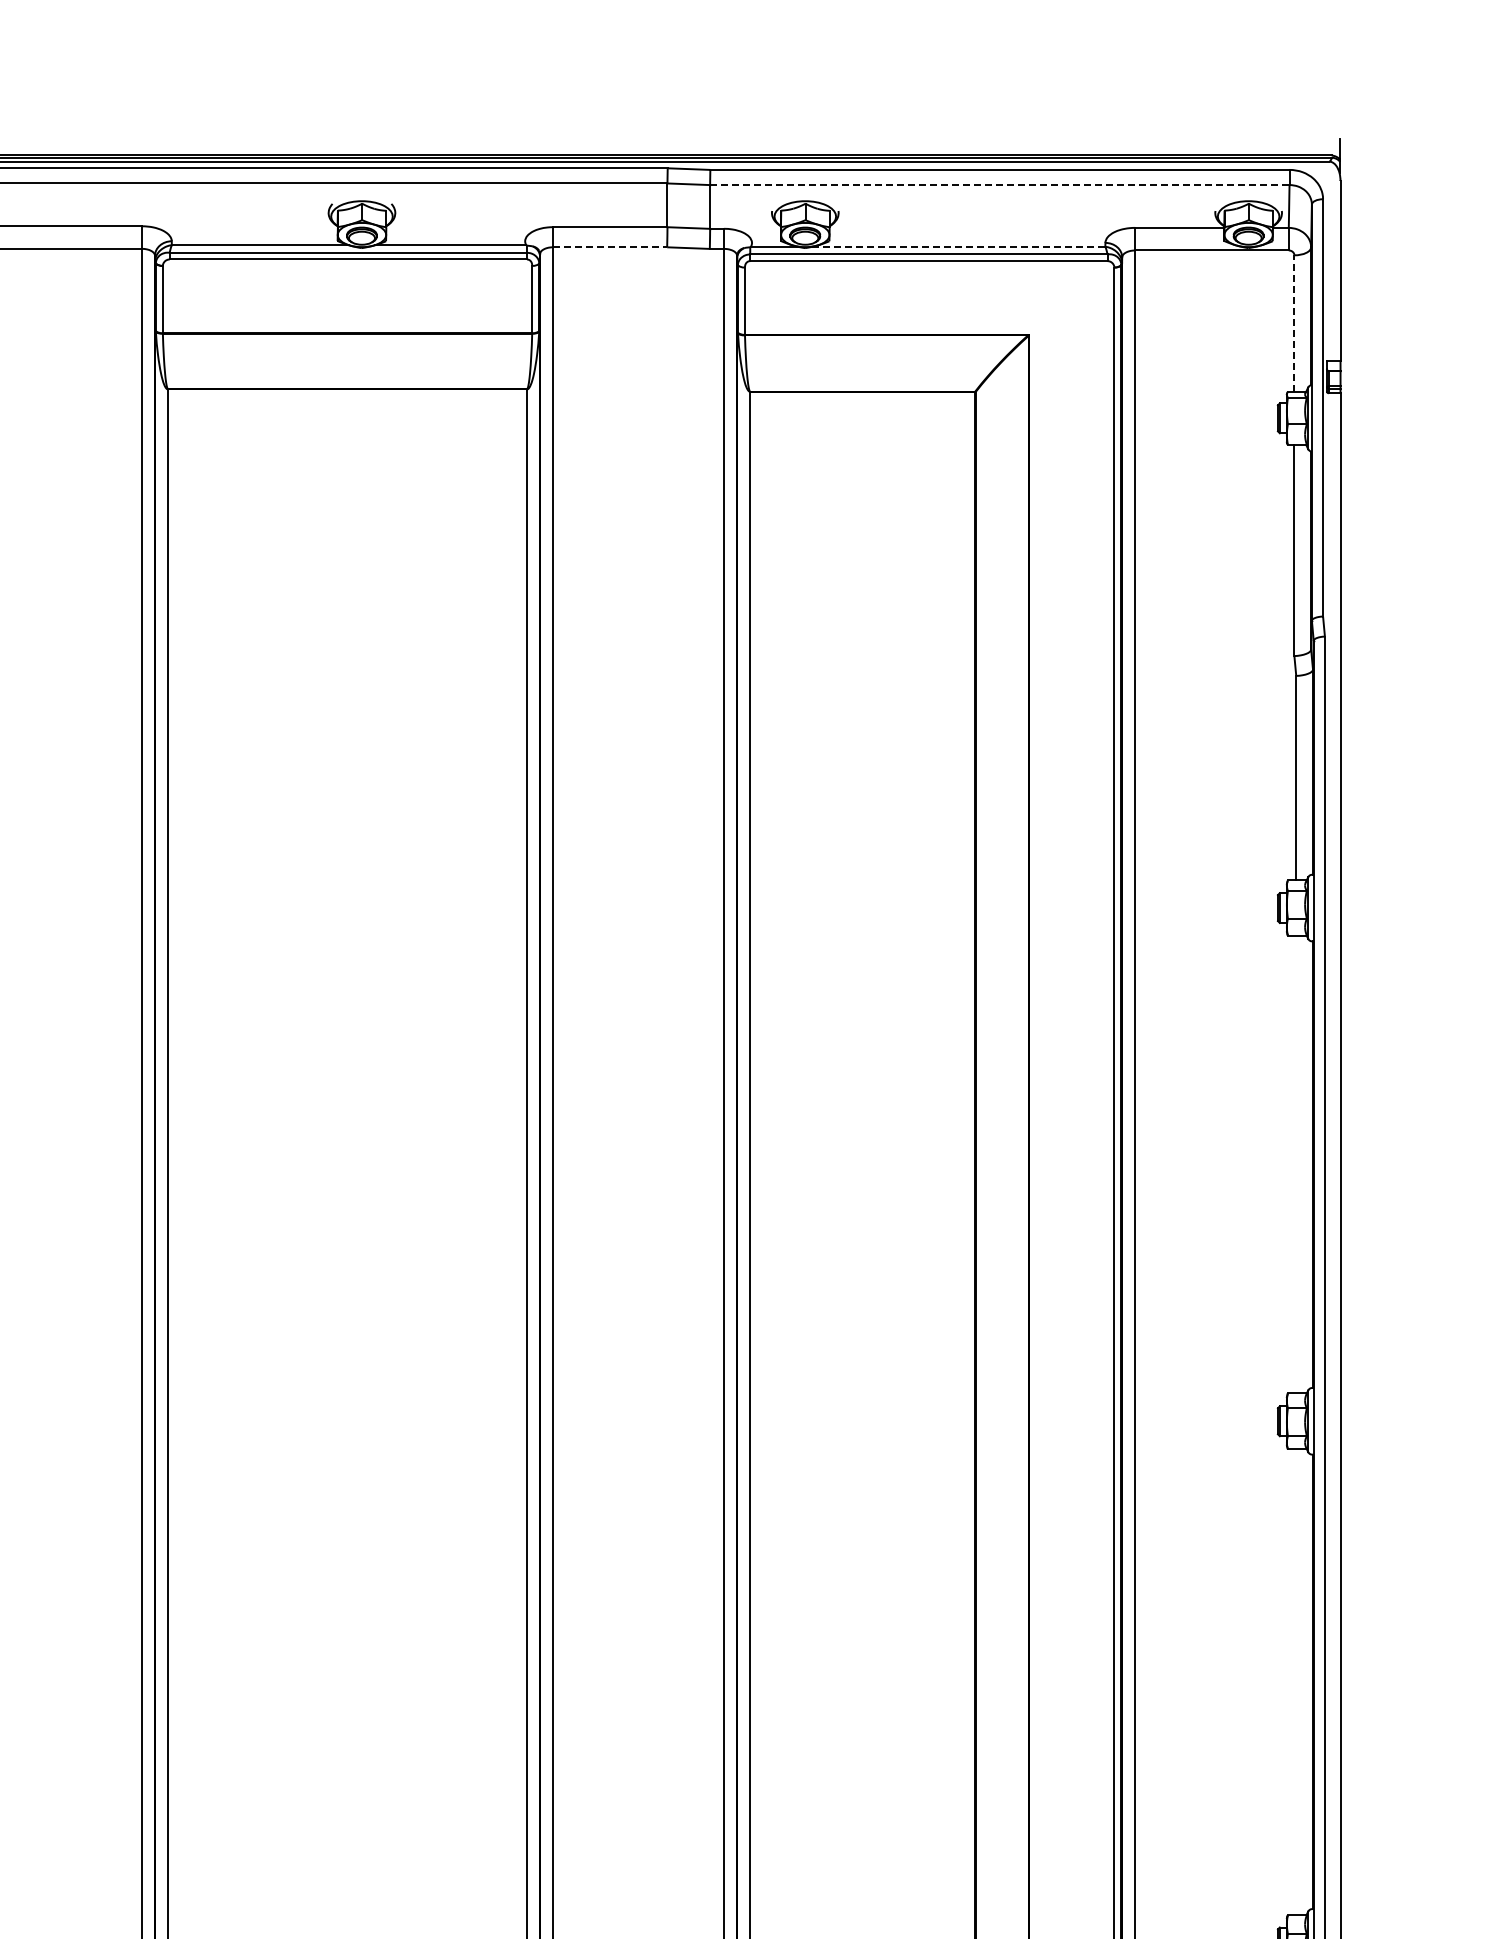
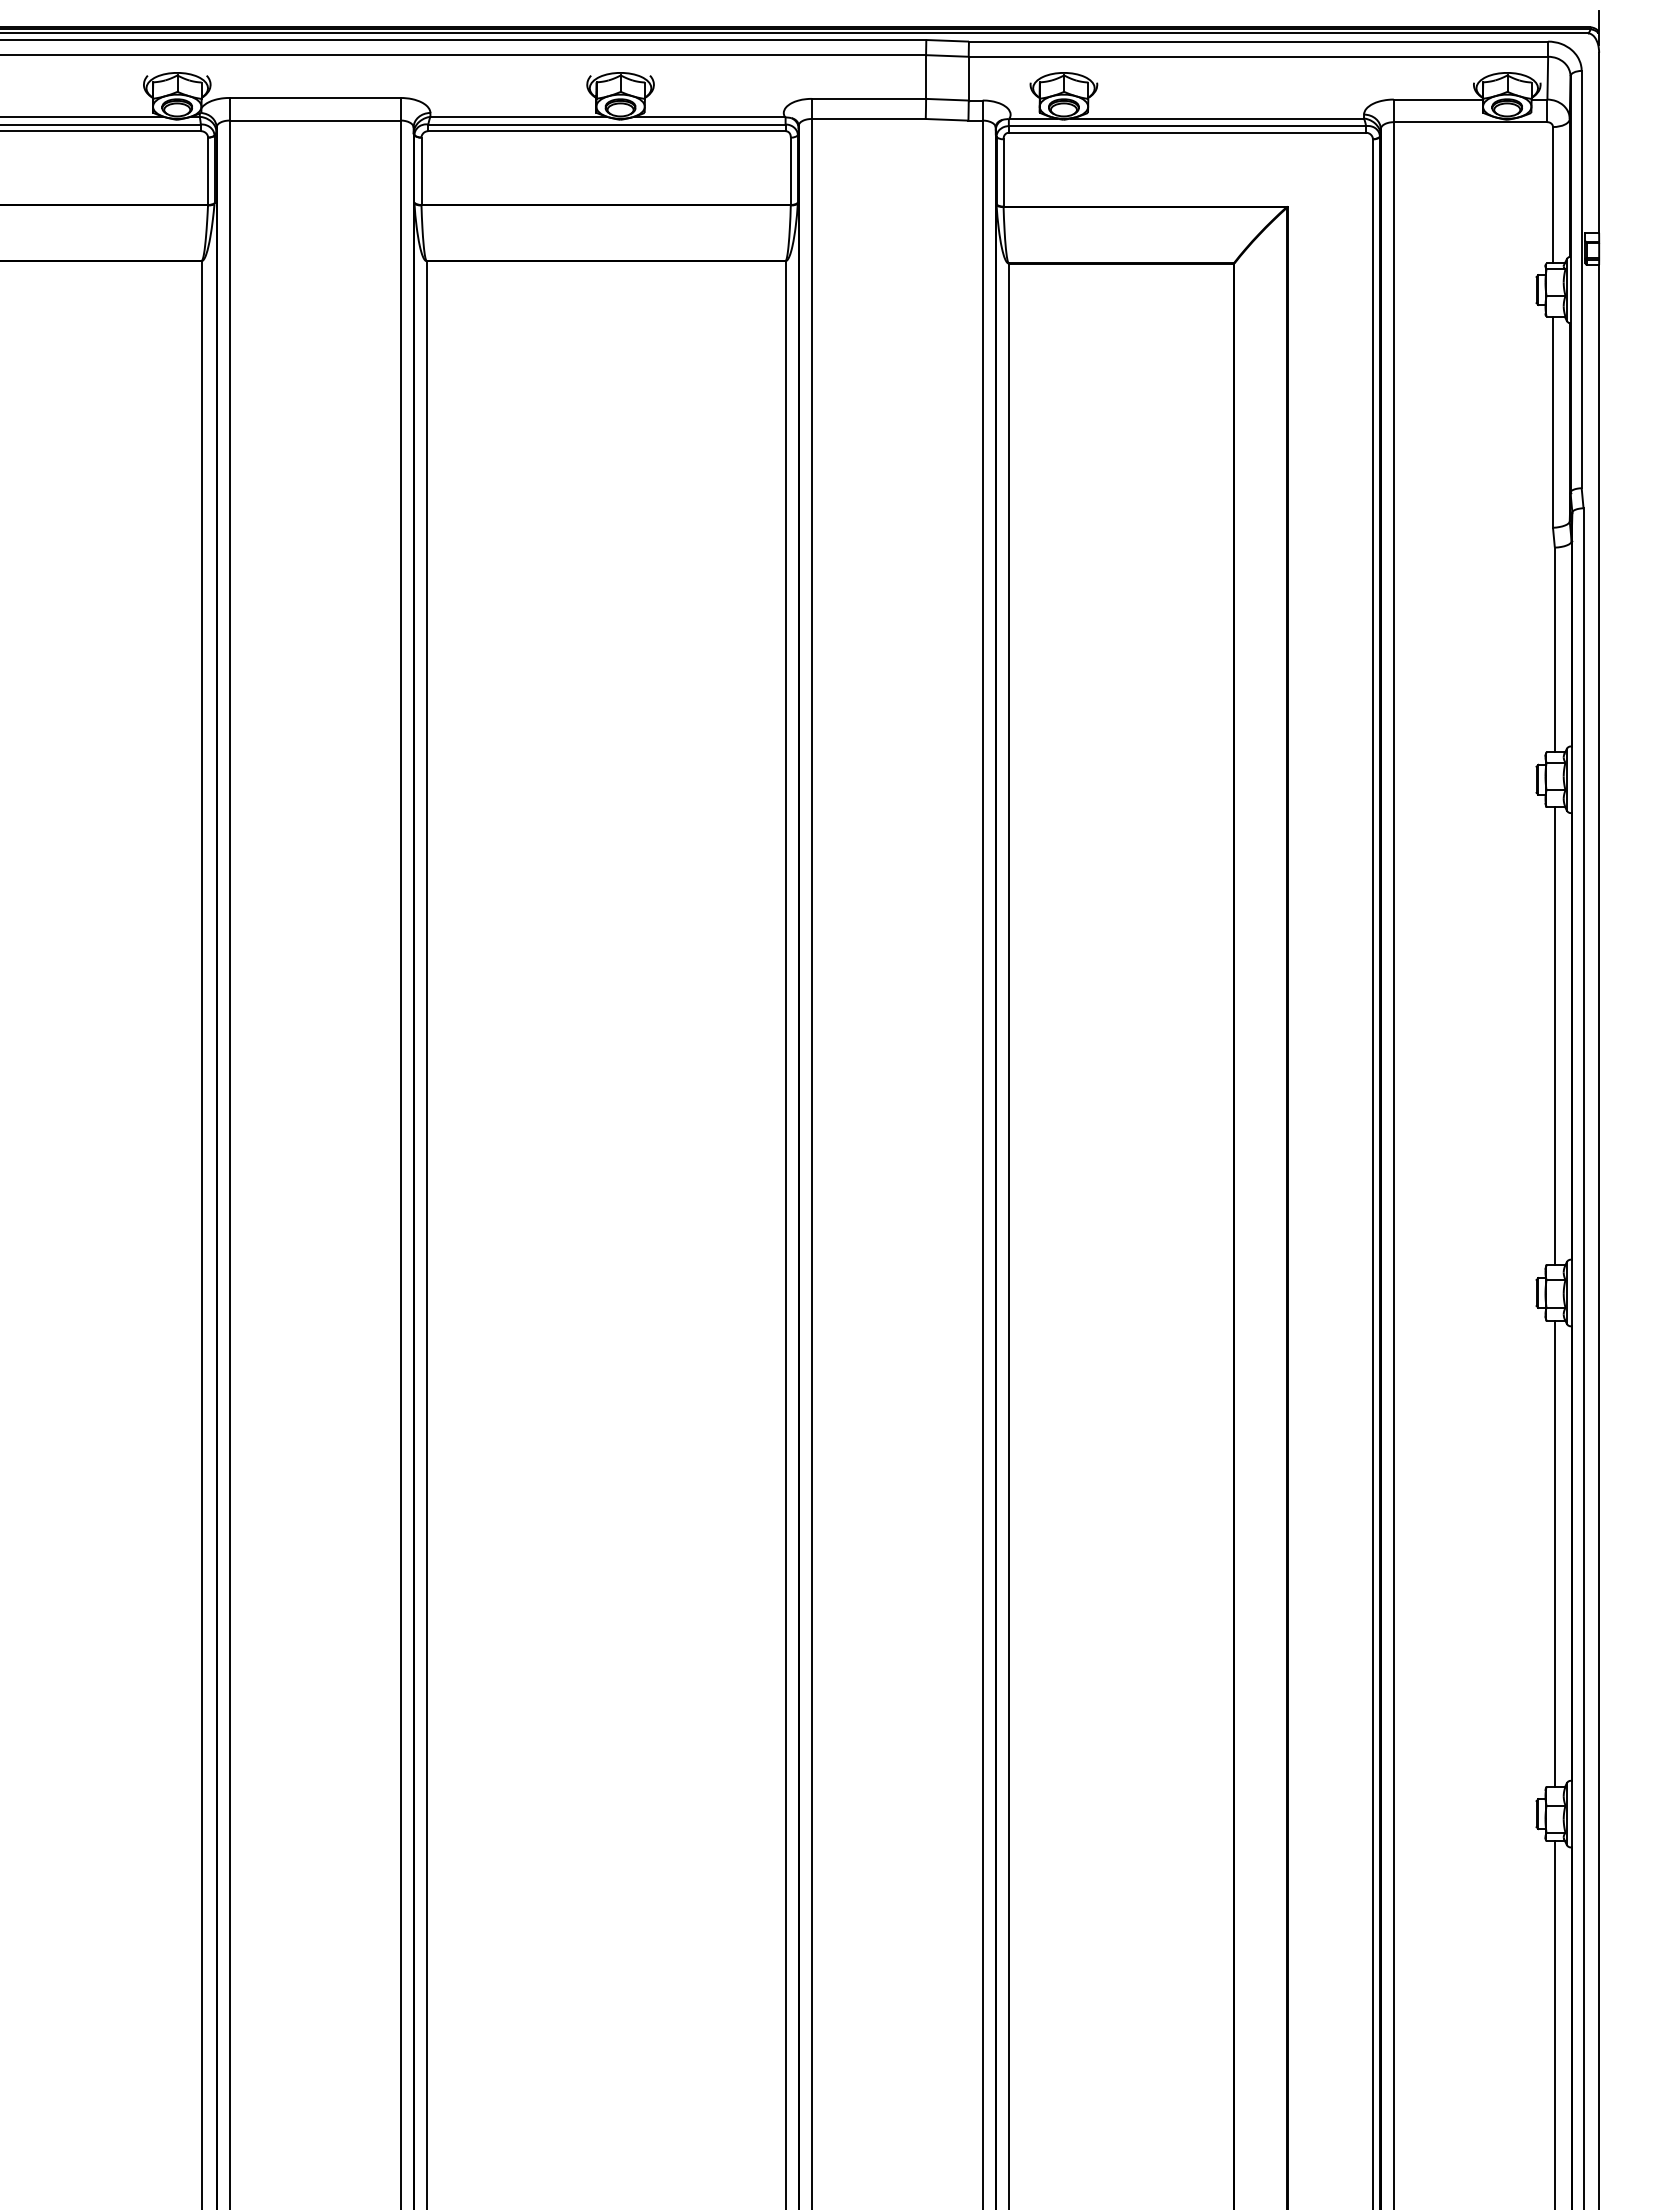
line: (999, 184) -> (1258, 56), dashed -> solid
line: (958, 246) -> (1217, 118), dashed -> solid
line: (610, 247) -> (869, 119), dashed -> solid
line: (1294, 322) -> (1553, 194), dashed -> solid
line: (1295, 1164) -> (1554, 1036), added
line: (1295, 1681) -> (1554, 1553), added

